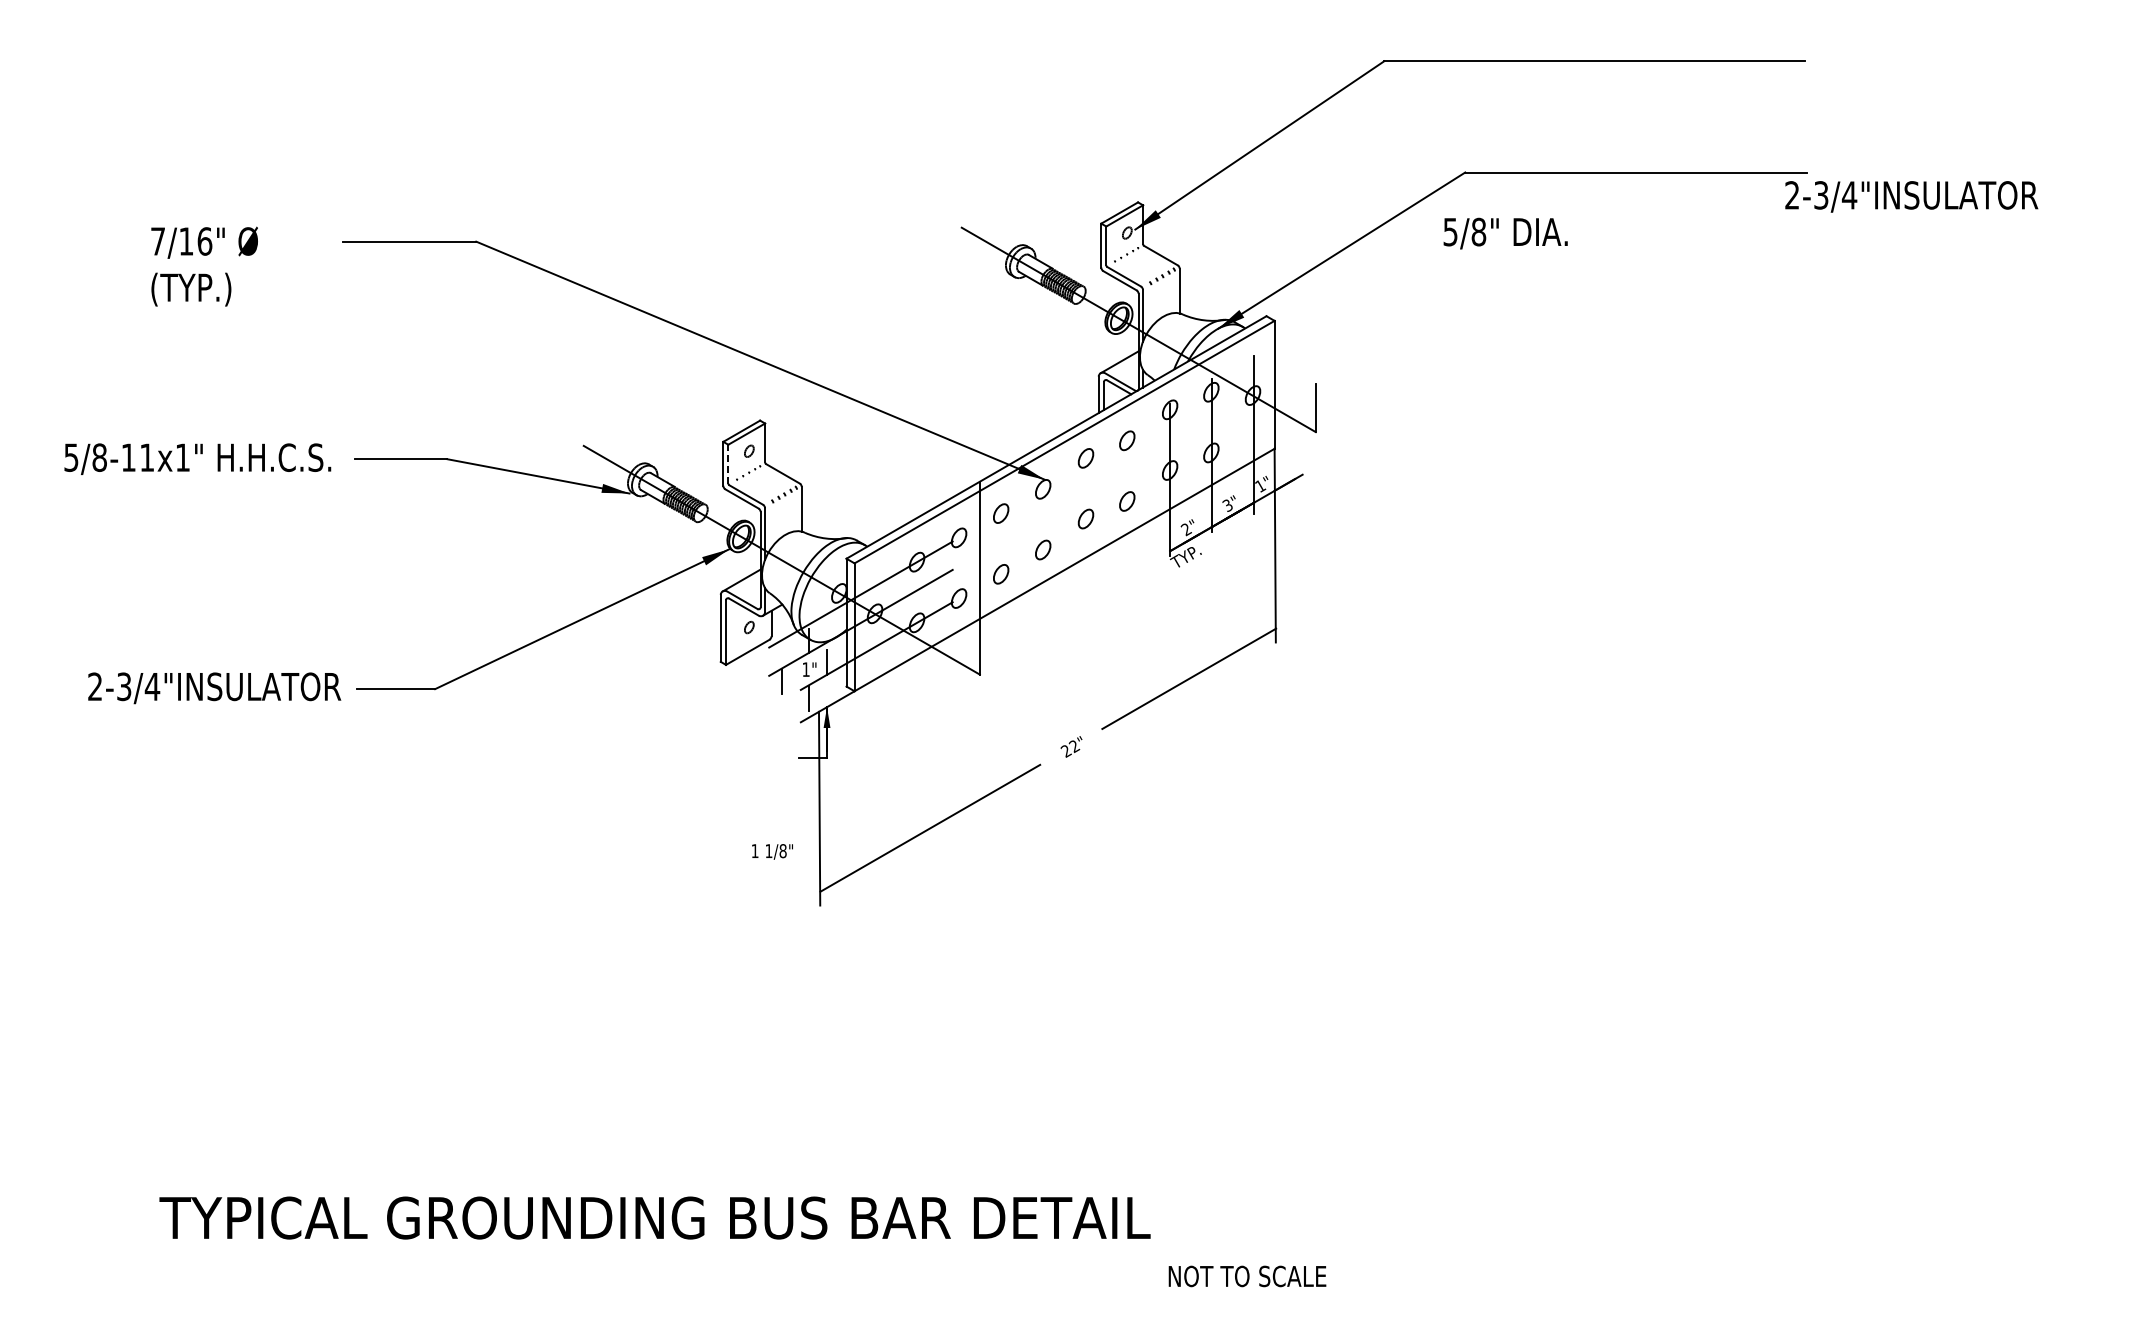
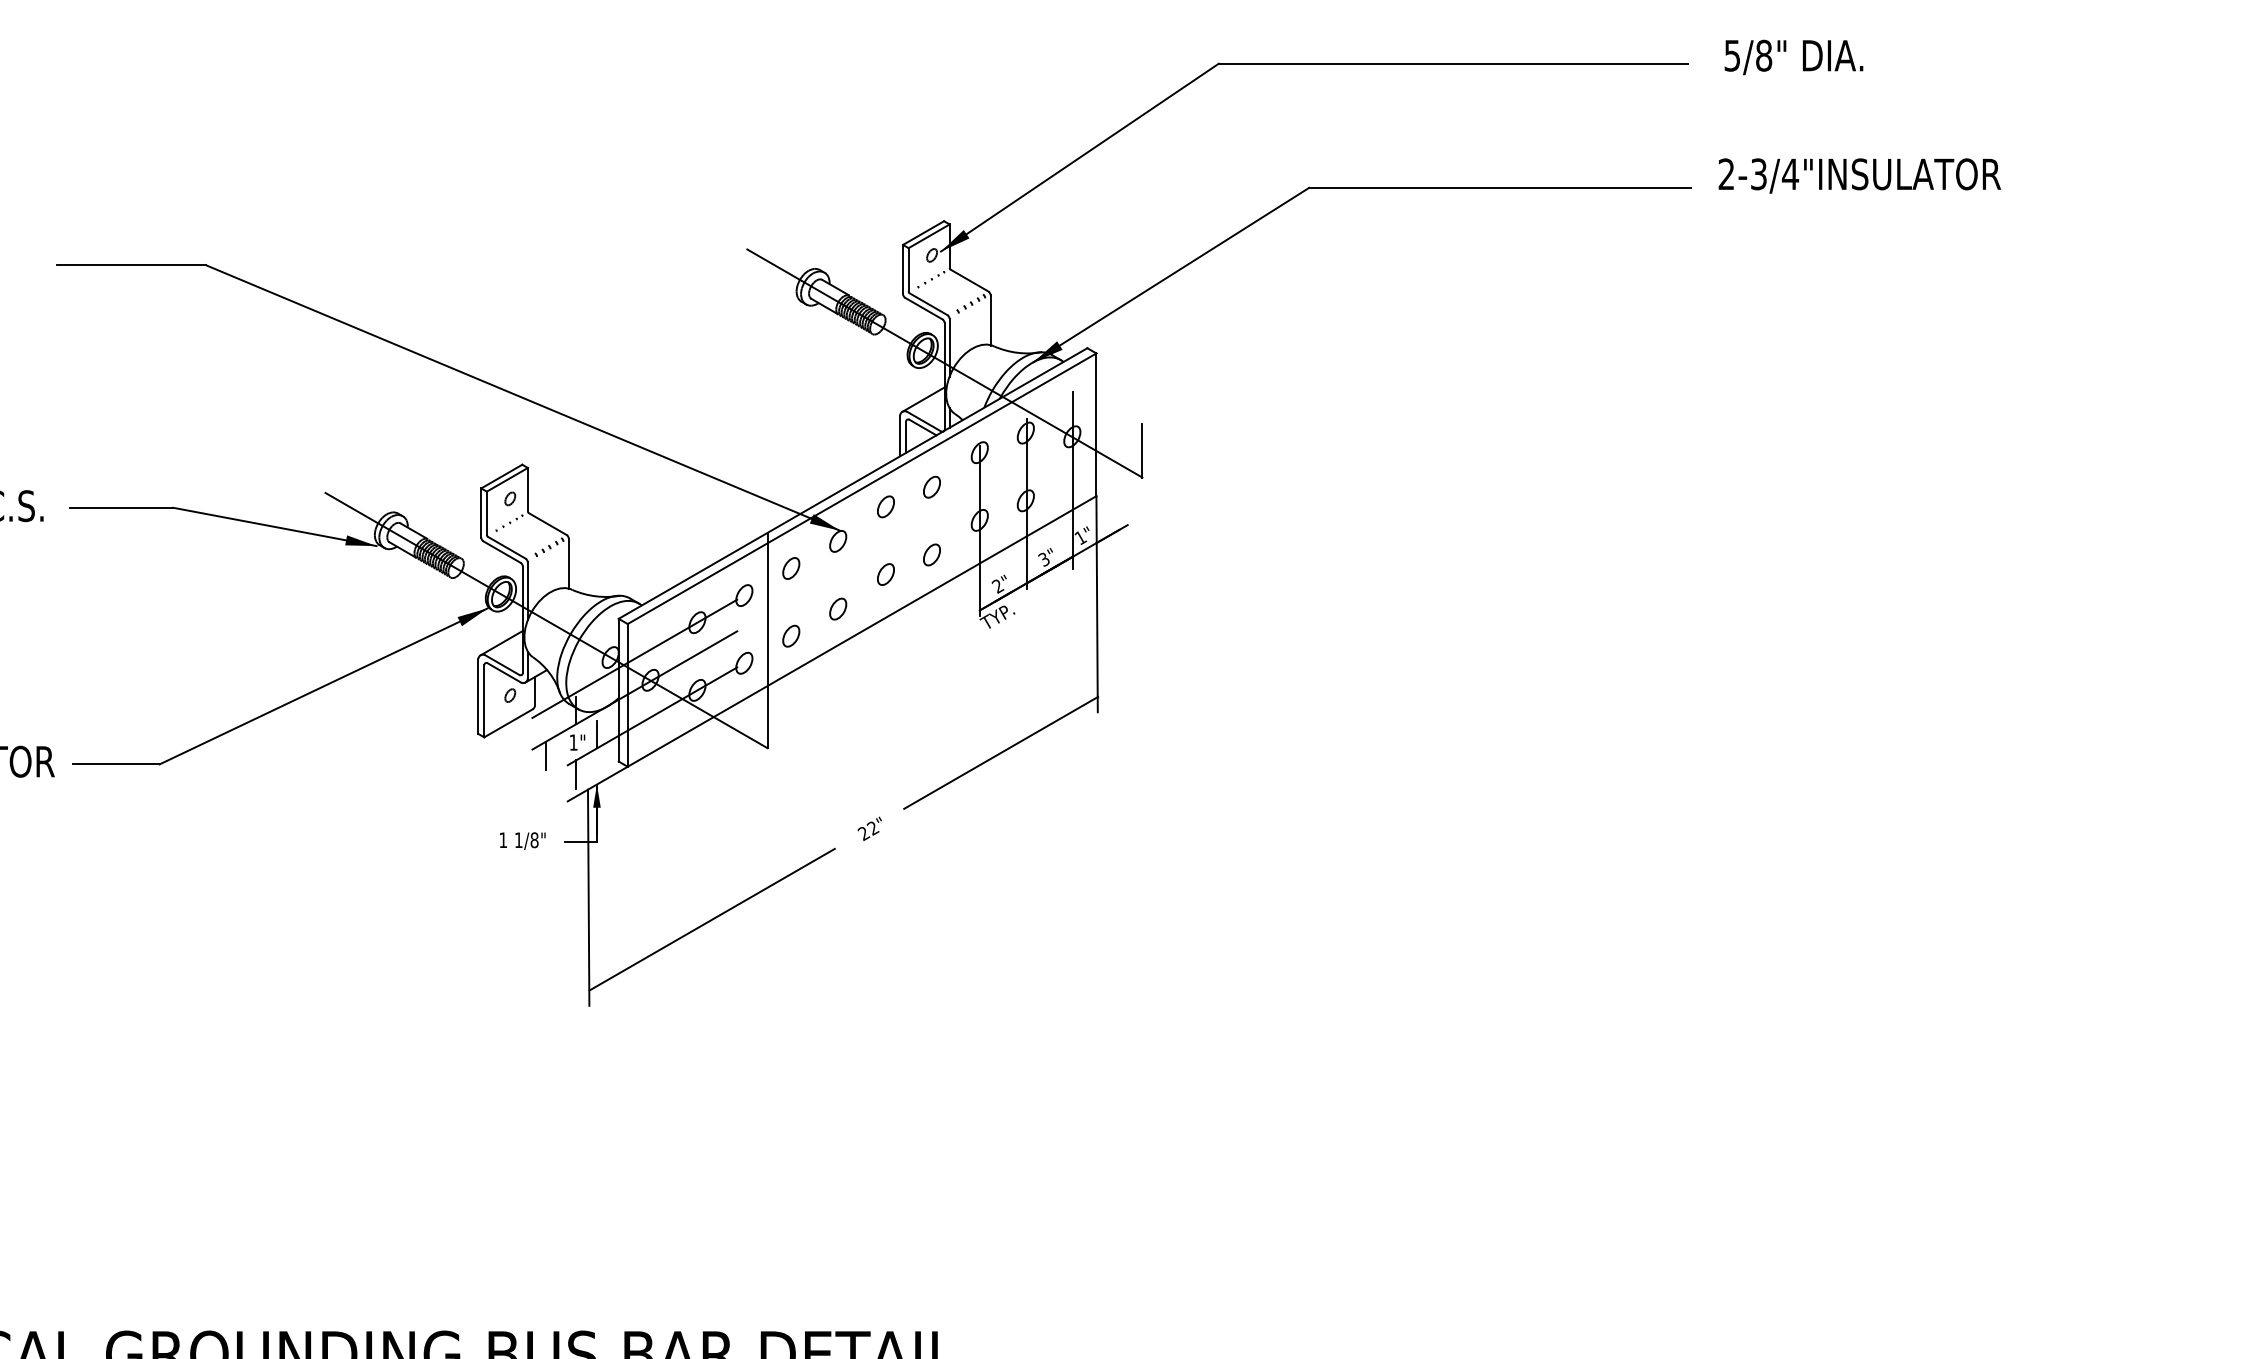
text: (1911, 196) -> (1859, 175), moved
text: (1505, 233) -> (1793, 57), moved
line: (728, 463) -> (487, 512), dashed -> solid
text: (772, 851) -> (522, 840), moved

